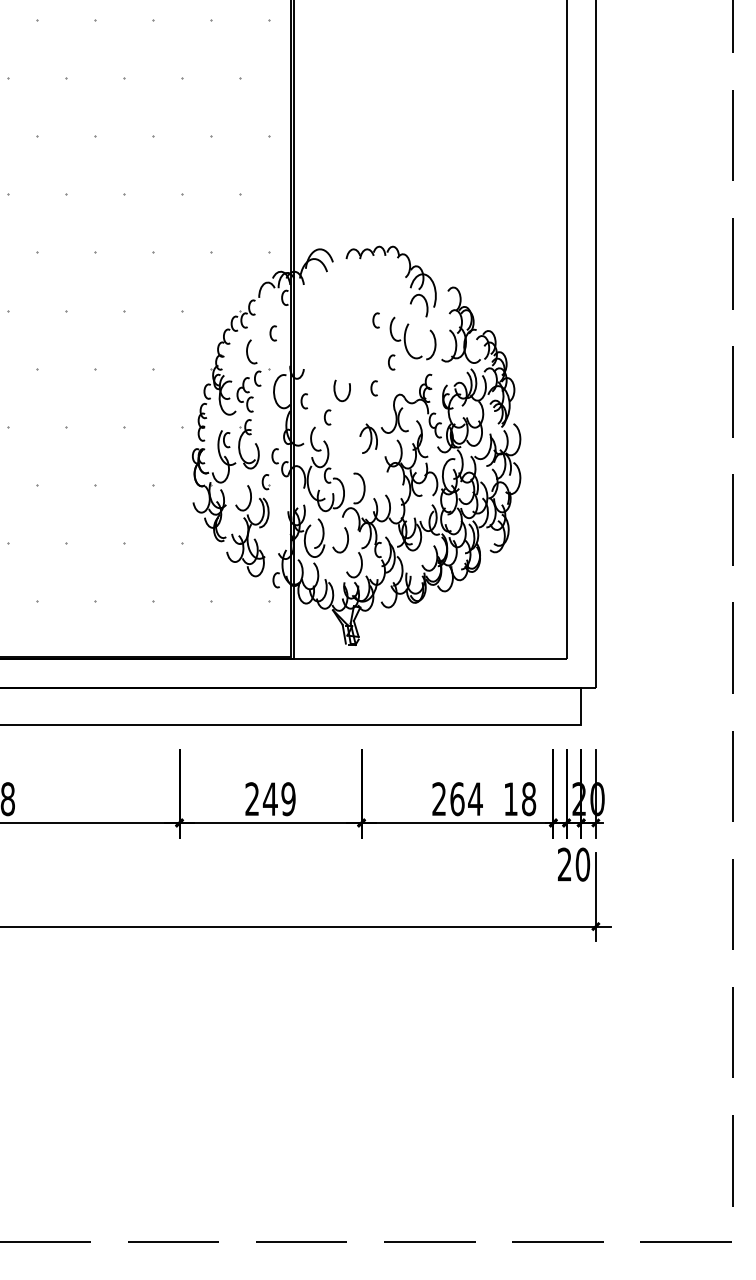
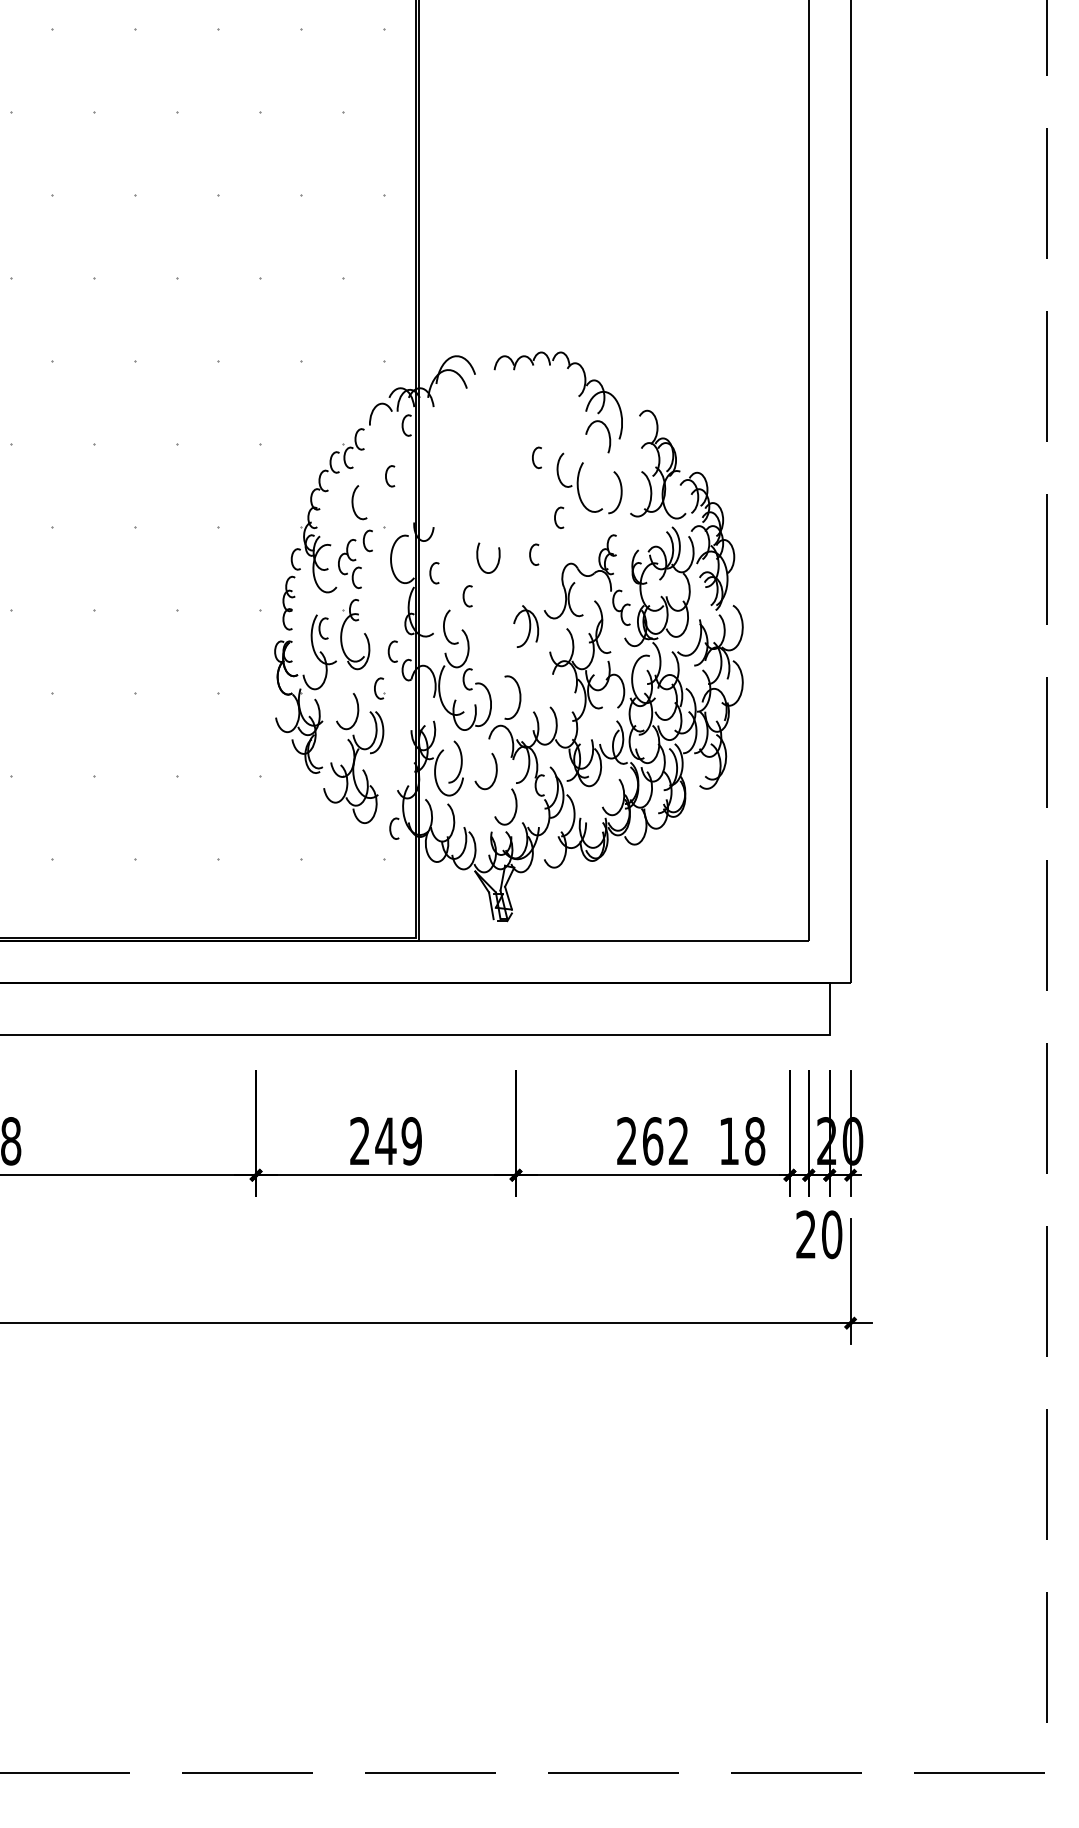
text: (475, 798) -> (678, 1140), 264 -> 262

